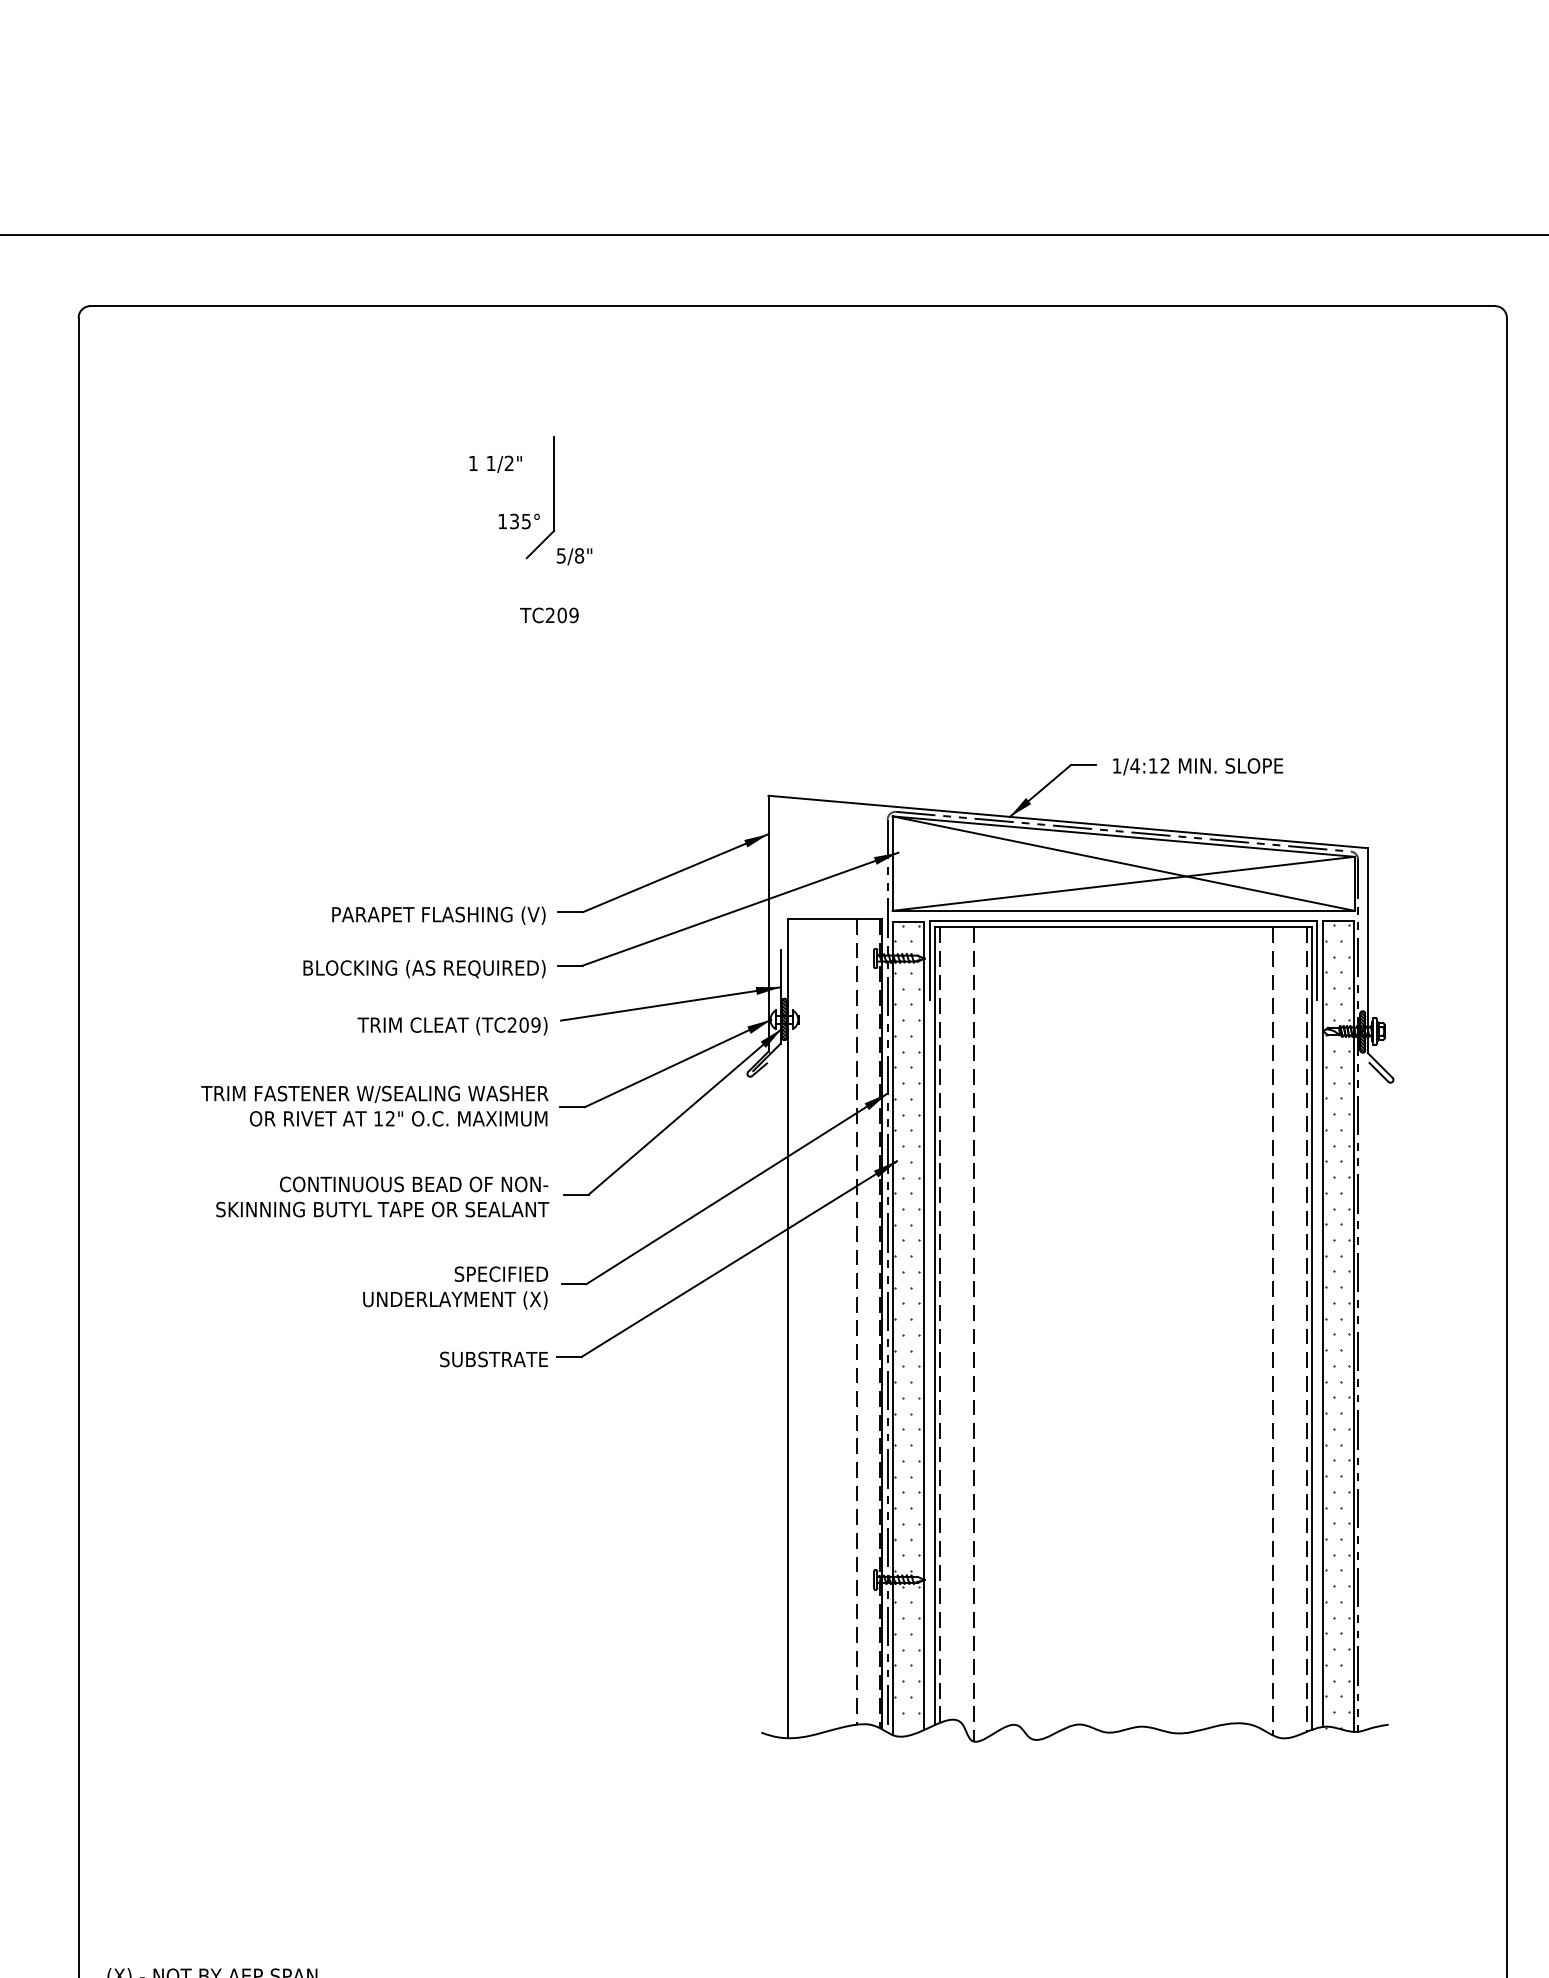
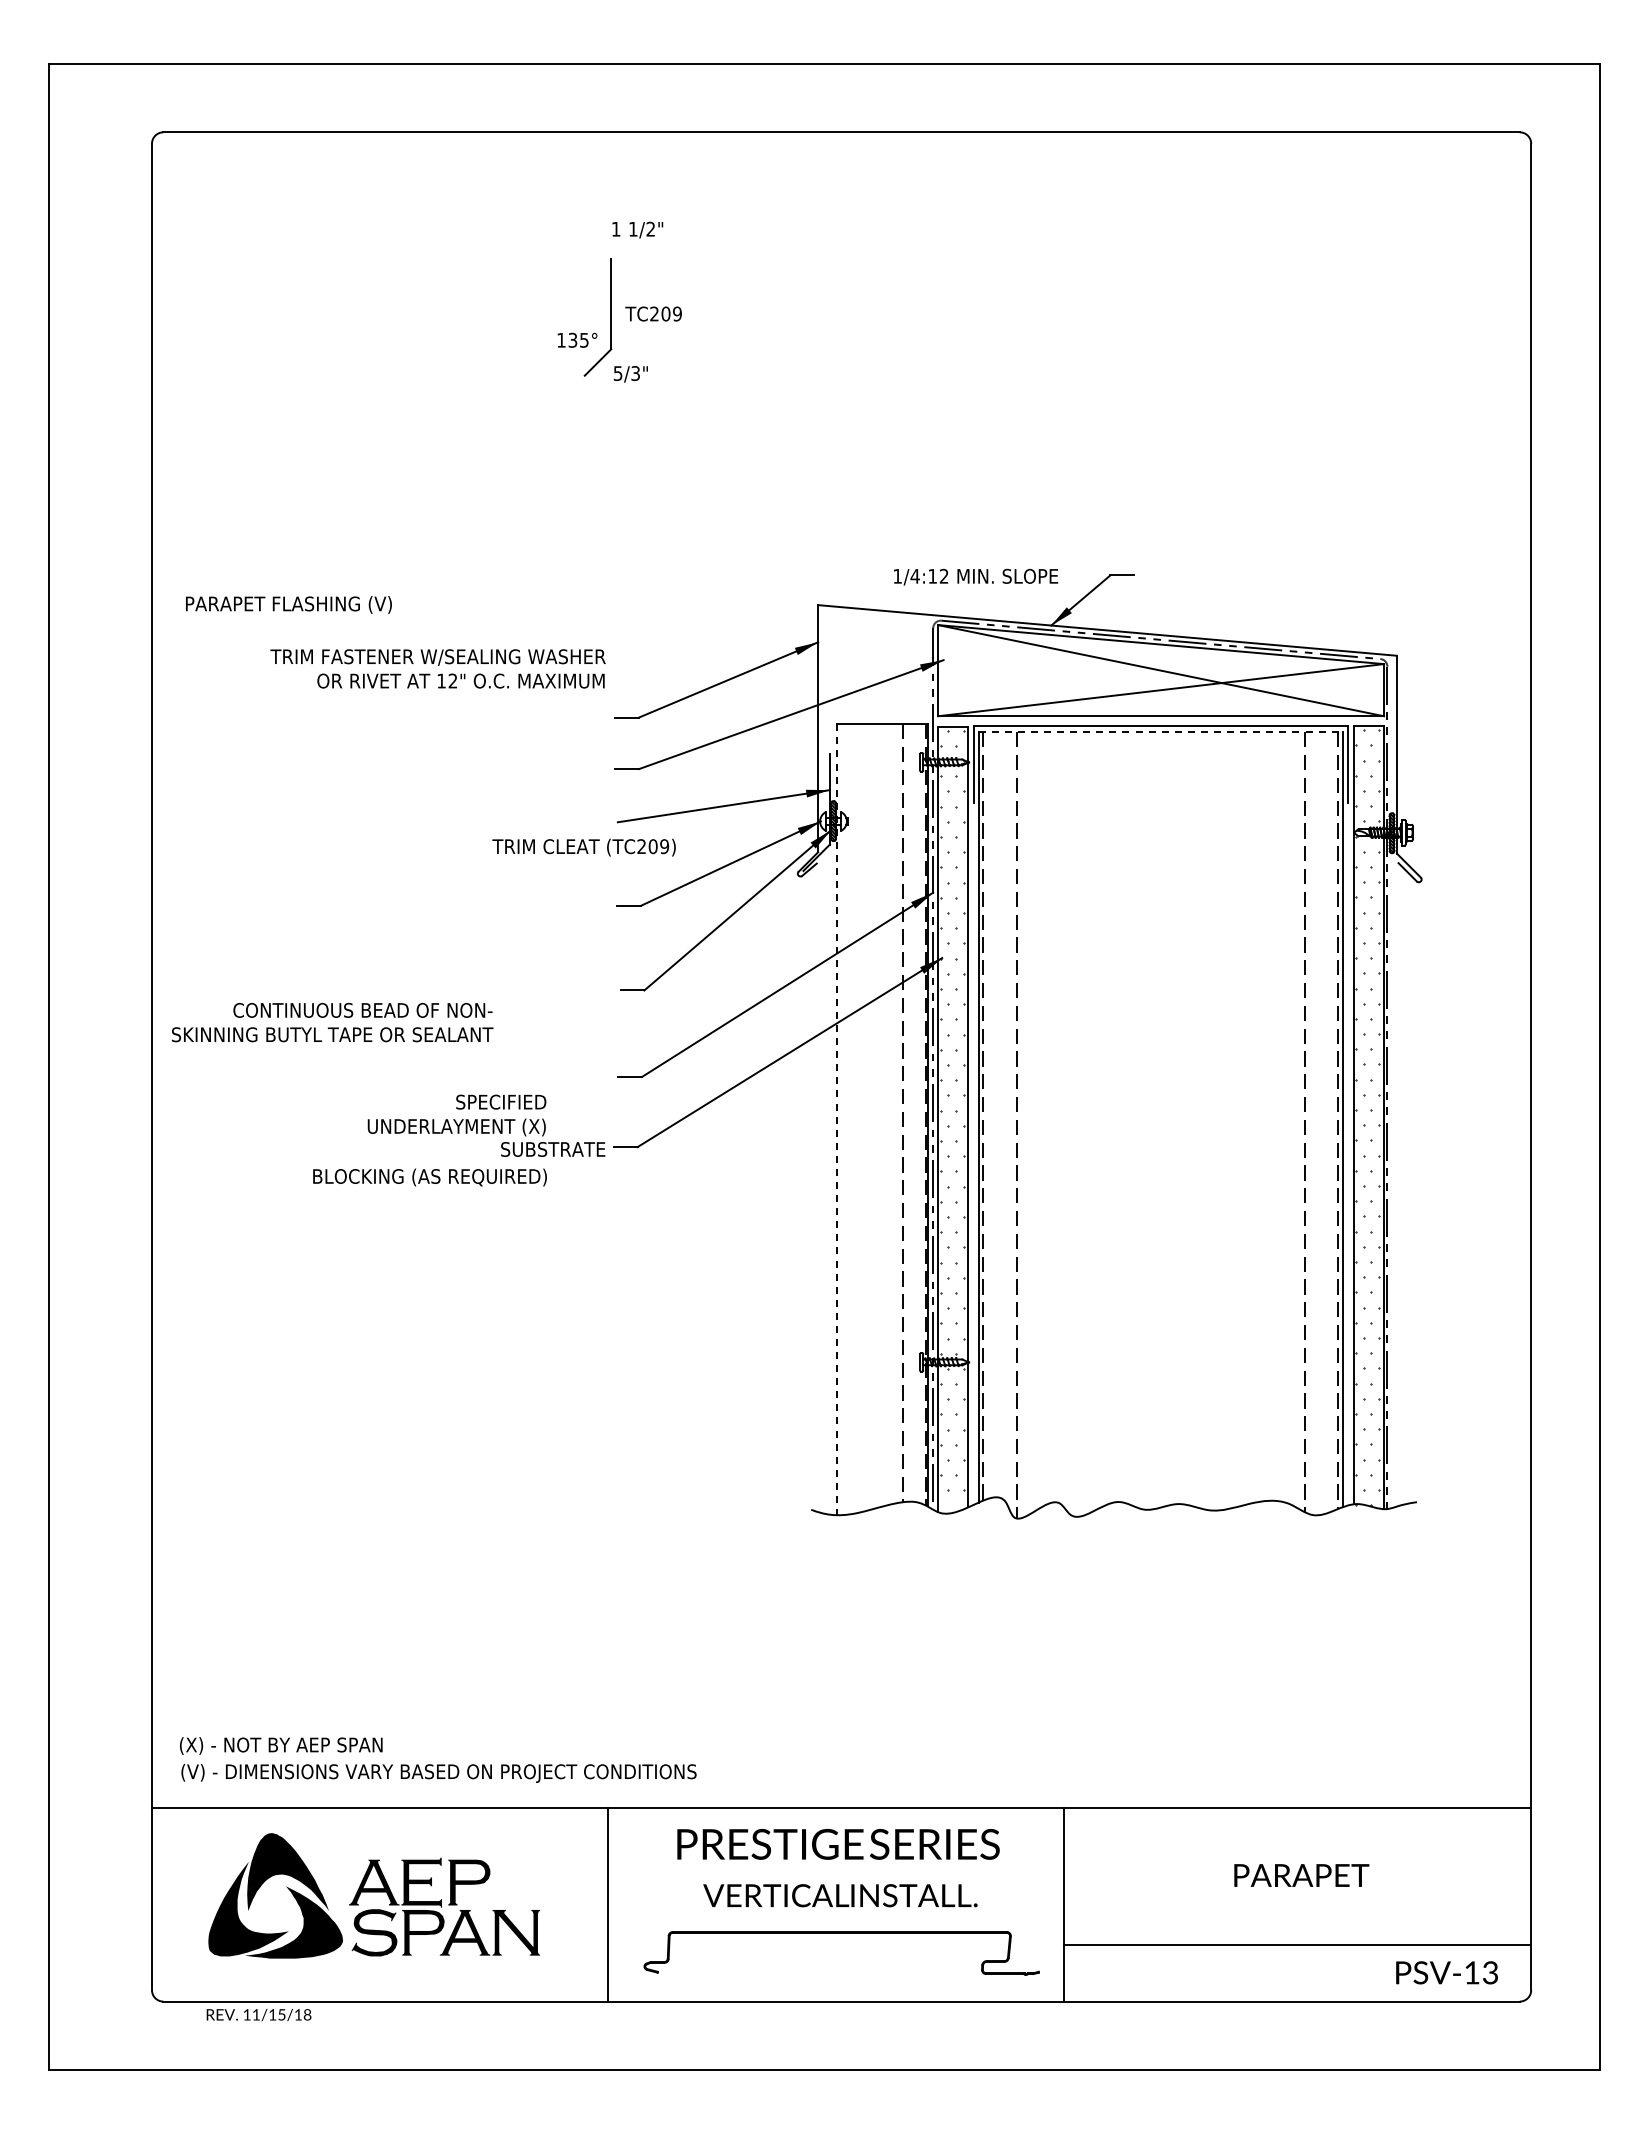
text: (495, 463) -> (637, 229), moved
text: (579, 555) -> (635, 373), 5/8" -> 5/3"
text: (549, 614) -> (653, 313), moved
text: (1198, 766) -> (976, 576), moved
text: (438, 915) -> (288, 604), moved
line: (1124, 927) -> (1161, 732), solid -> dashed
text: (423, 969) -> (429, 1177), moved
text: (451, 1026) -> (583, 847), moved
text: (374, 1105) -> (437, 668), moved
text: (382, 1196) -> (332, 1022), moved
text: (455, 1288) -> (456, 1115), moved
line: (787, 1329) -> (836, 1120), solid -> dashed

